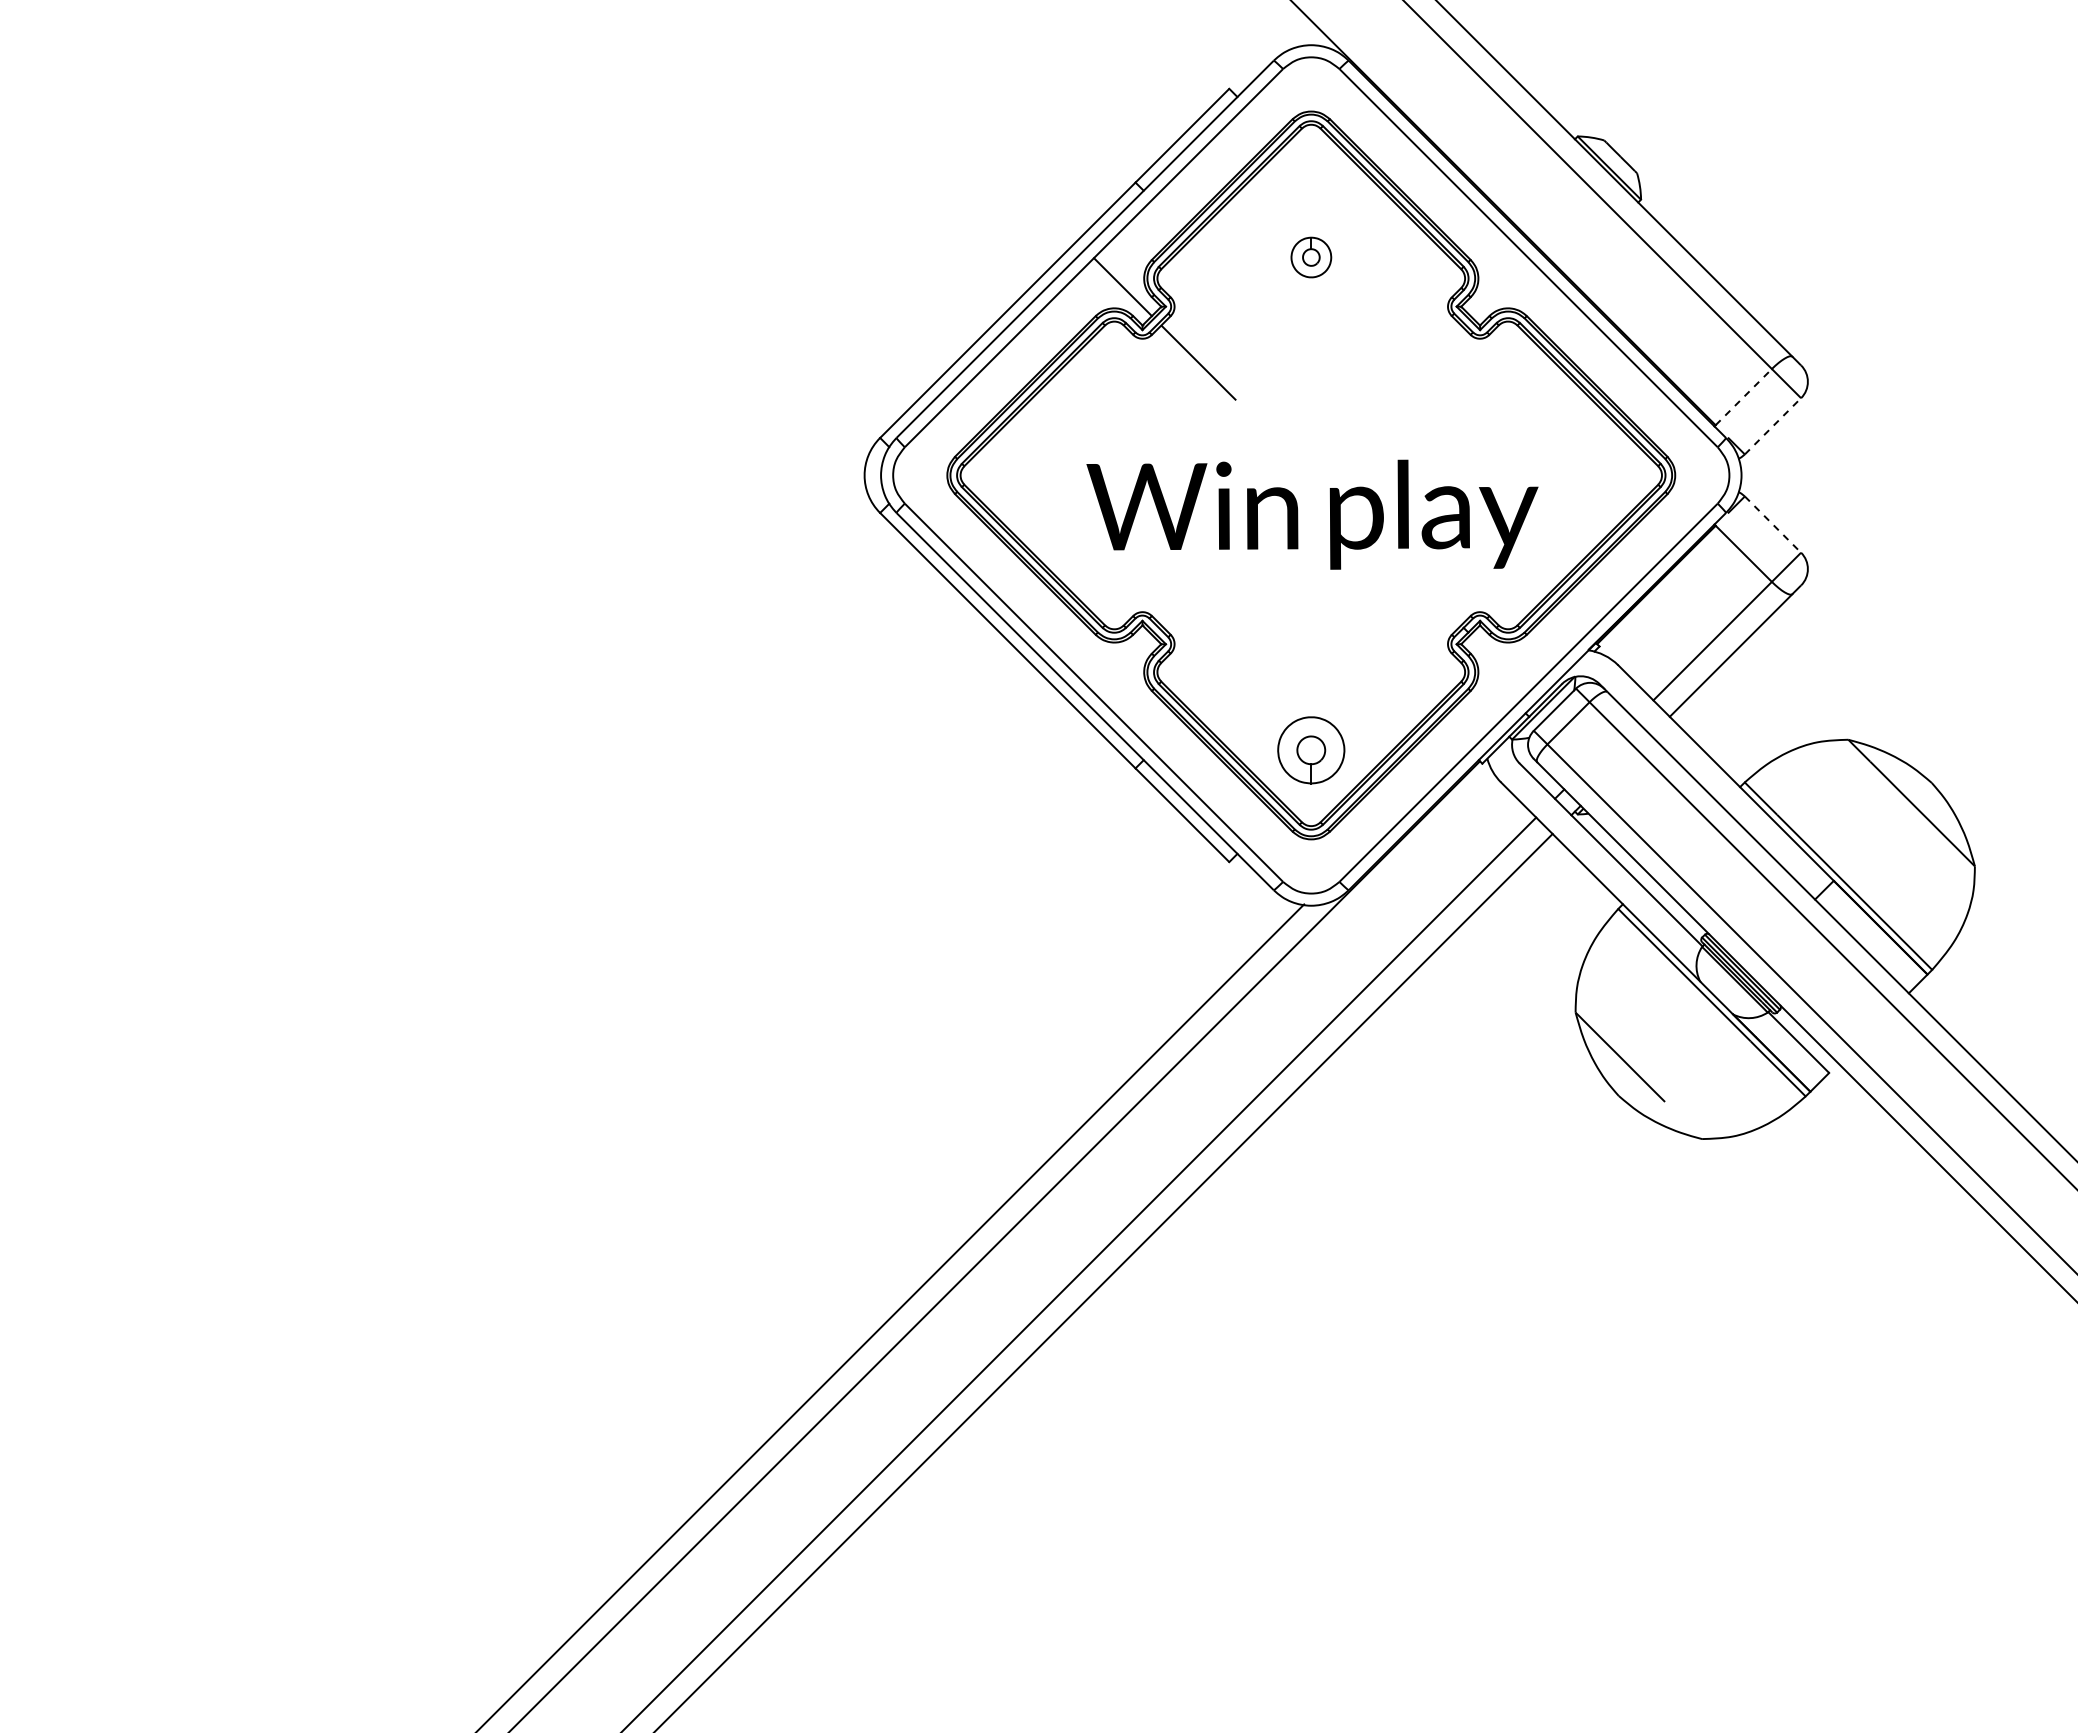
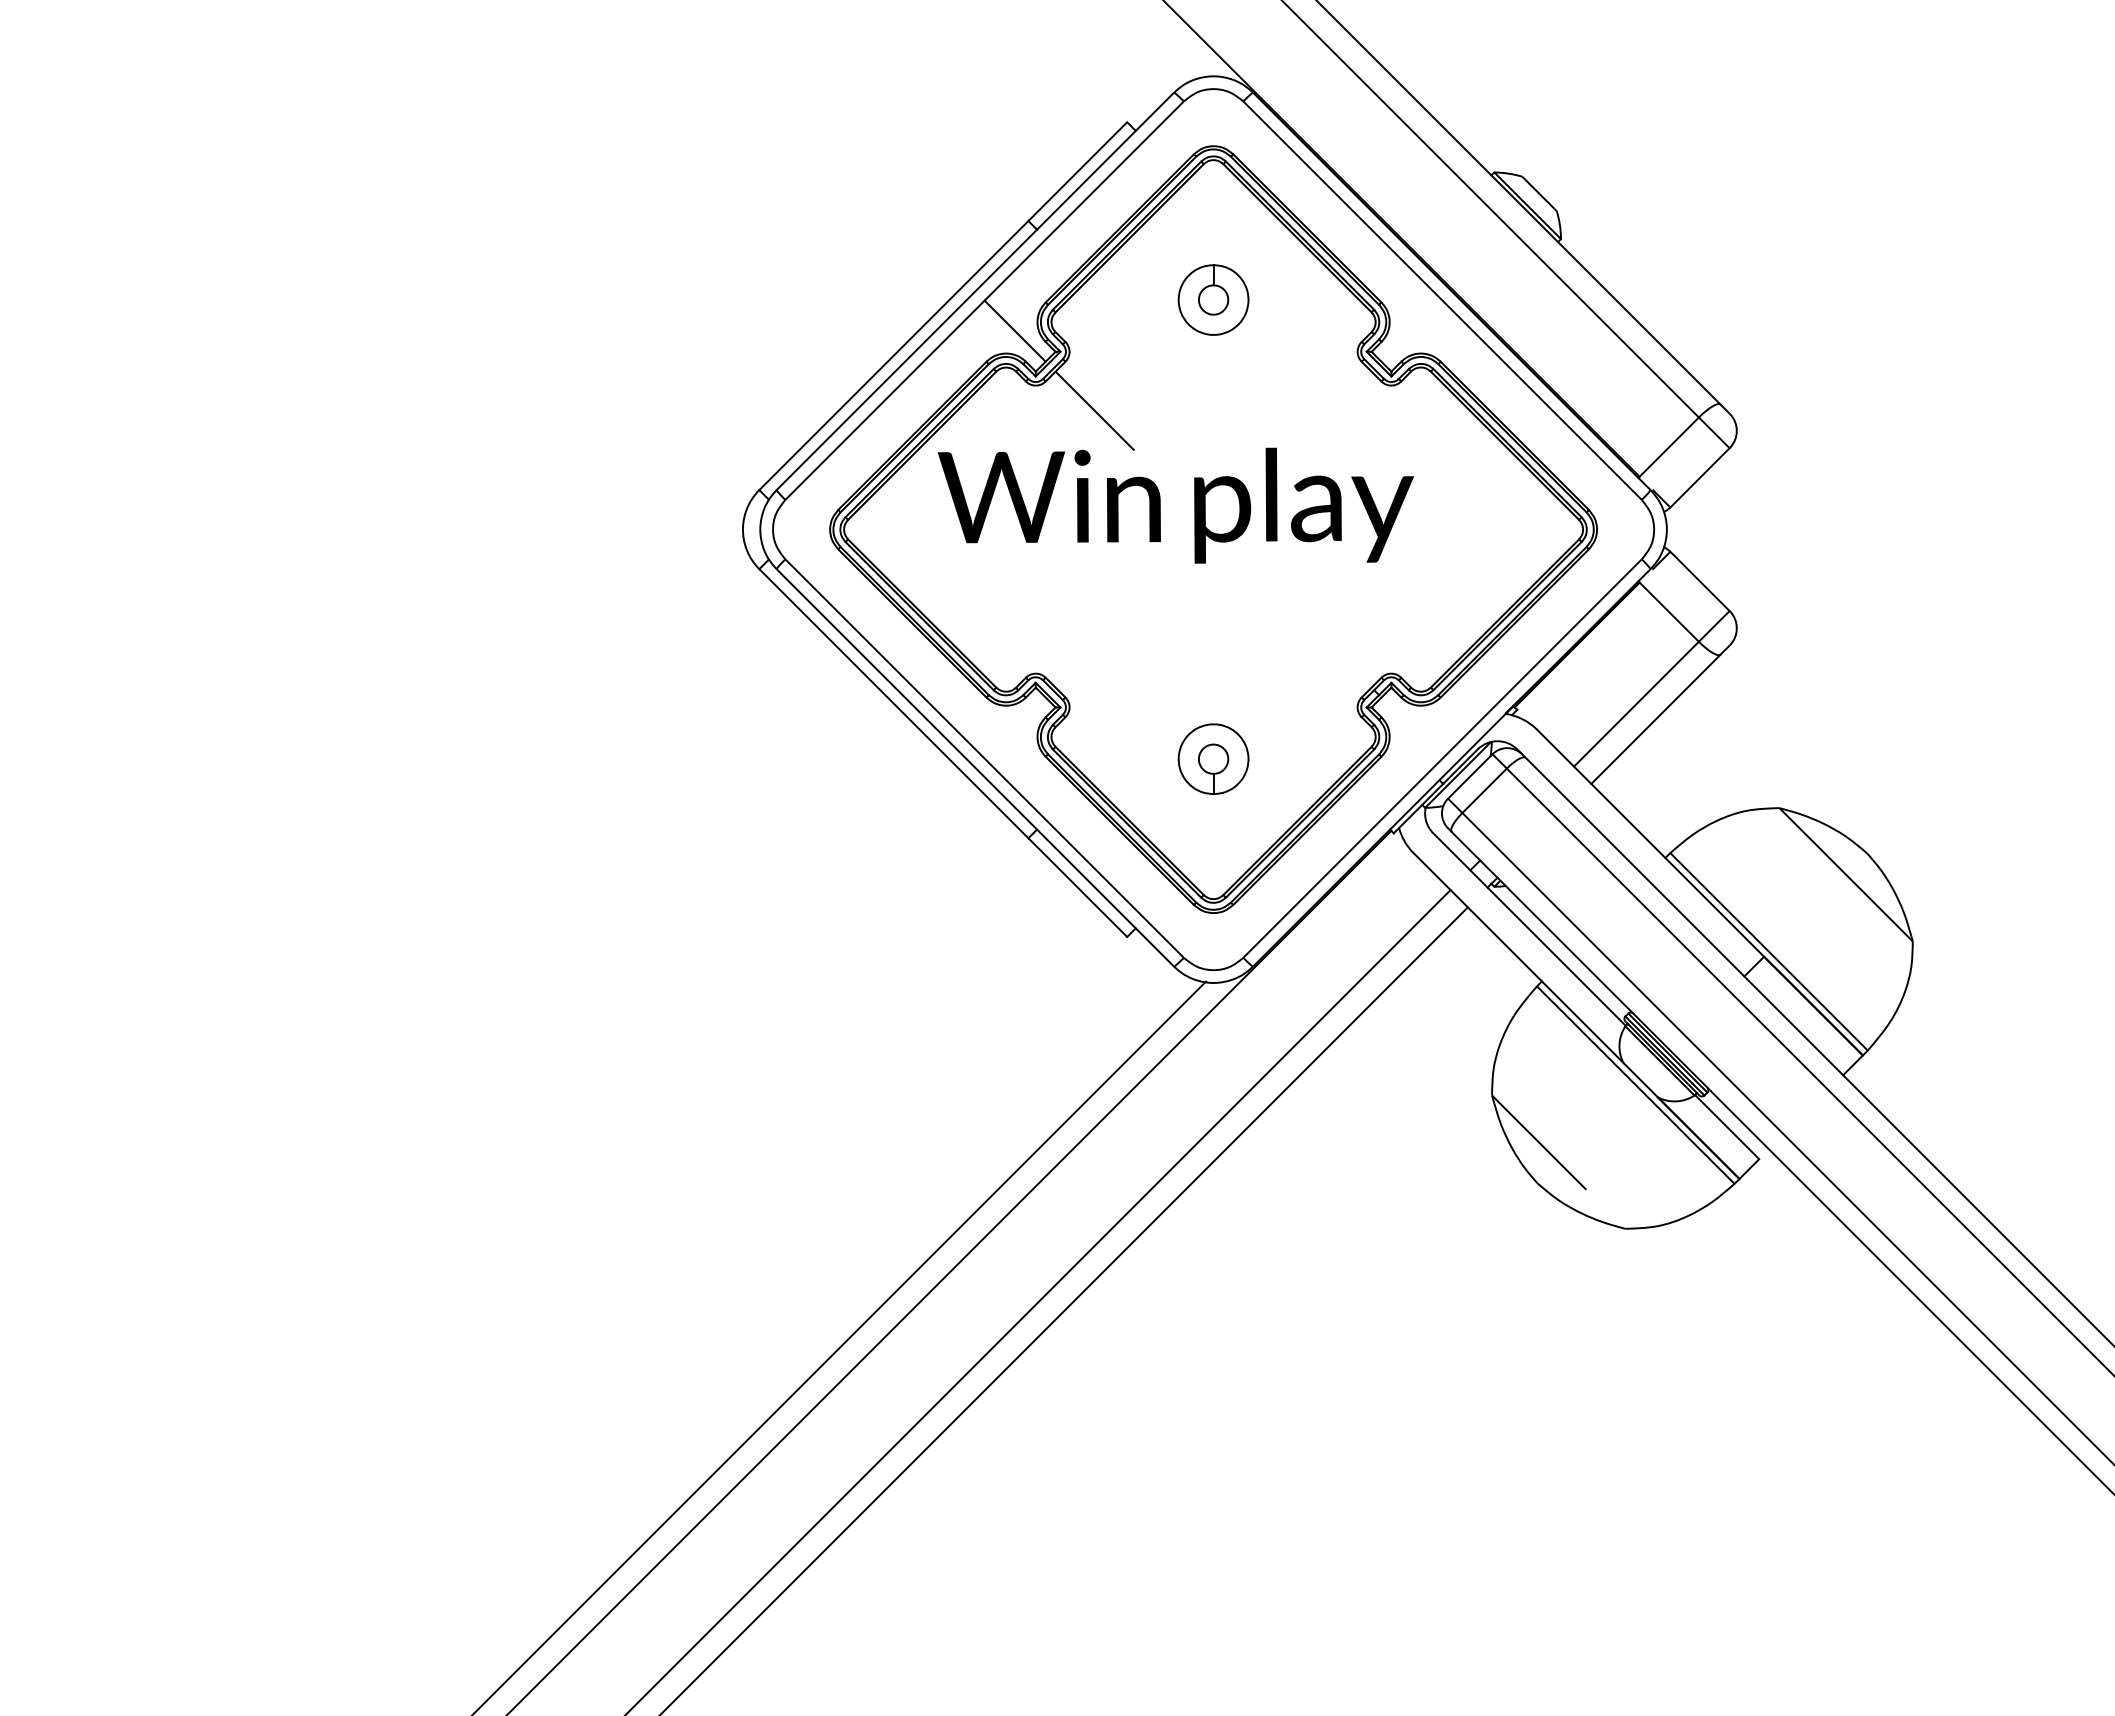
part: (1311, 257) -> (1213, 299), size x1.67
line: (1743, 397) -> (1668, 447), dashed -> solid
line: (1772, 426) -> (1699, 478), dashed -> solid
text: (1312, 514) -> (1175, 505), moved
line: (1772, 524) -> (1699, 581), dashed -> solid
part: (1311, 750) -> (1213, 759), moved

